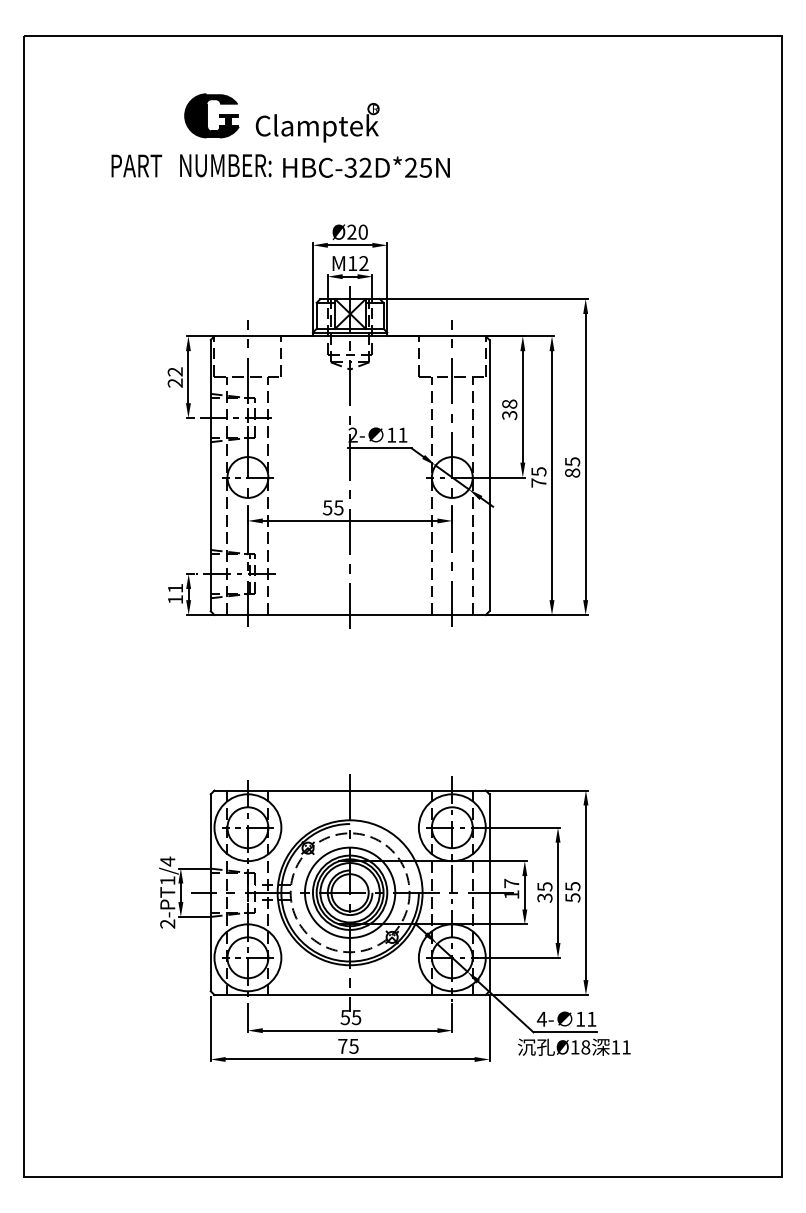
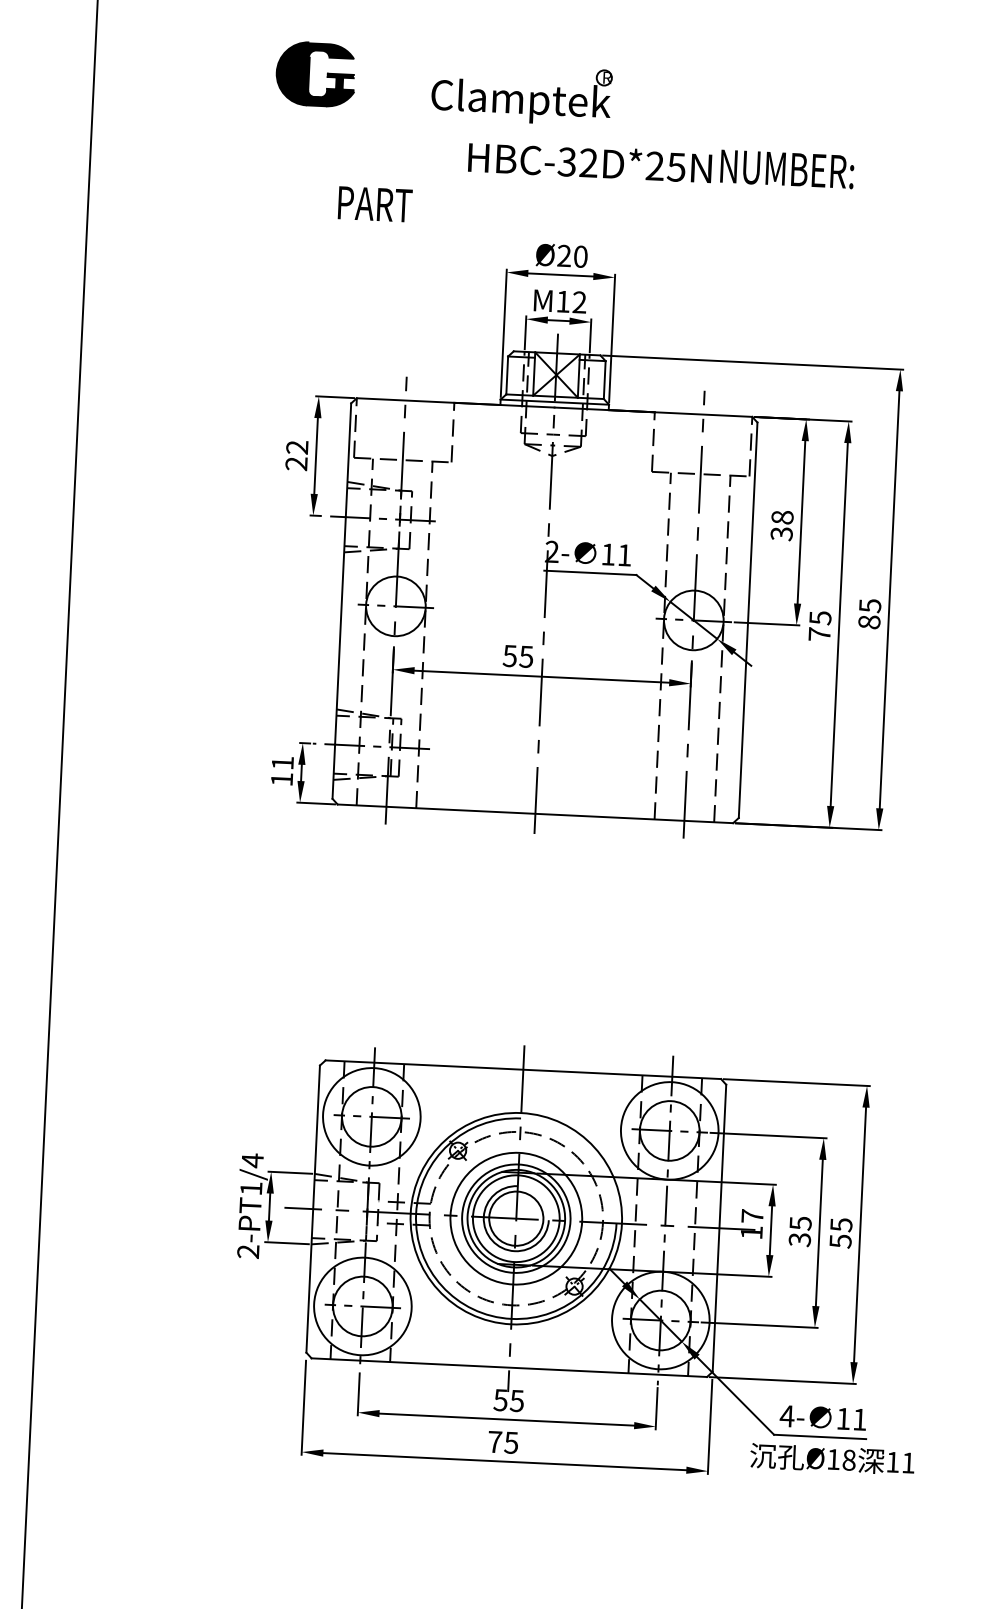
part: (211, 115) -> (315, 73), moved
text: (136, 165) -> (374, 203), moved
text: (225, 165) -> (786, 169), moved

